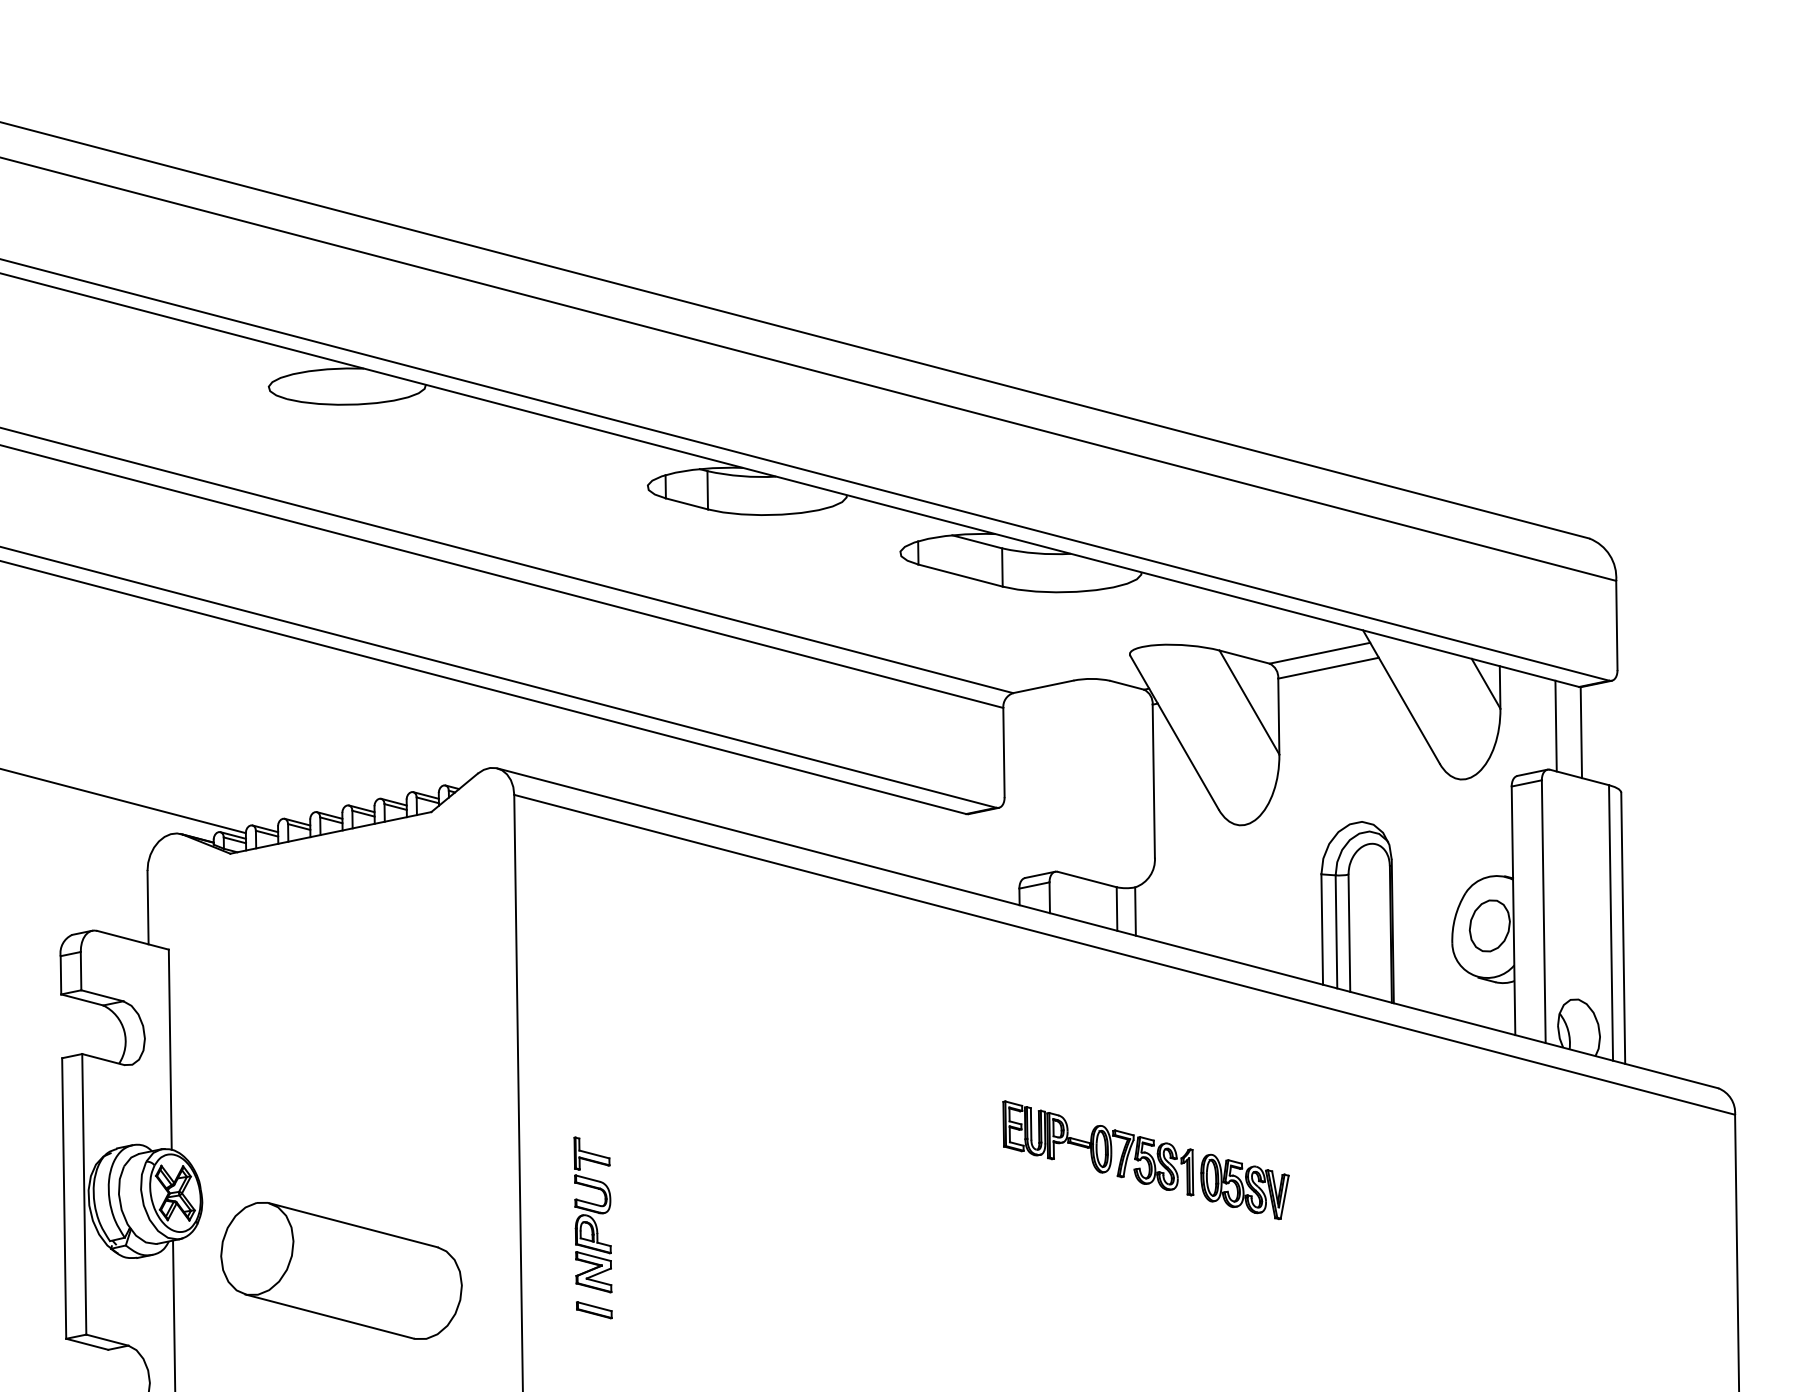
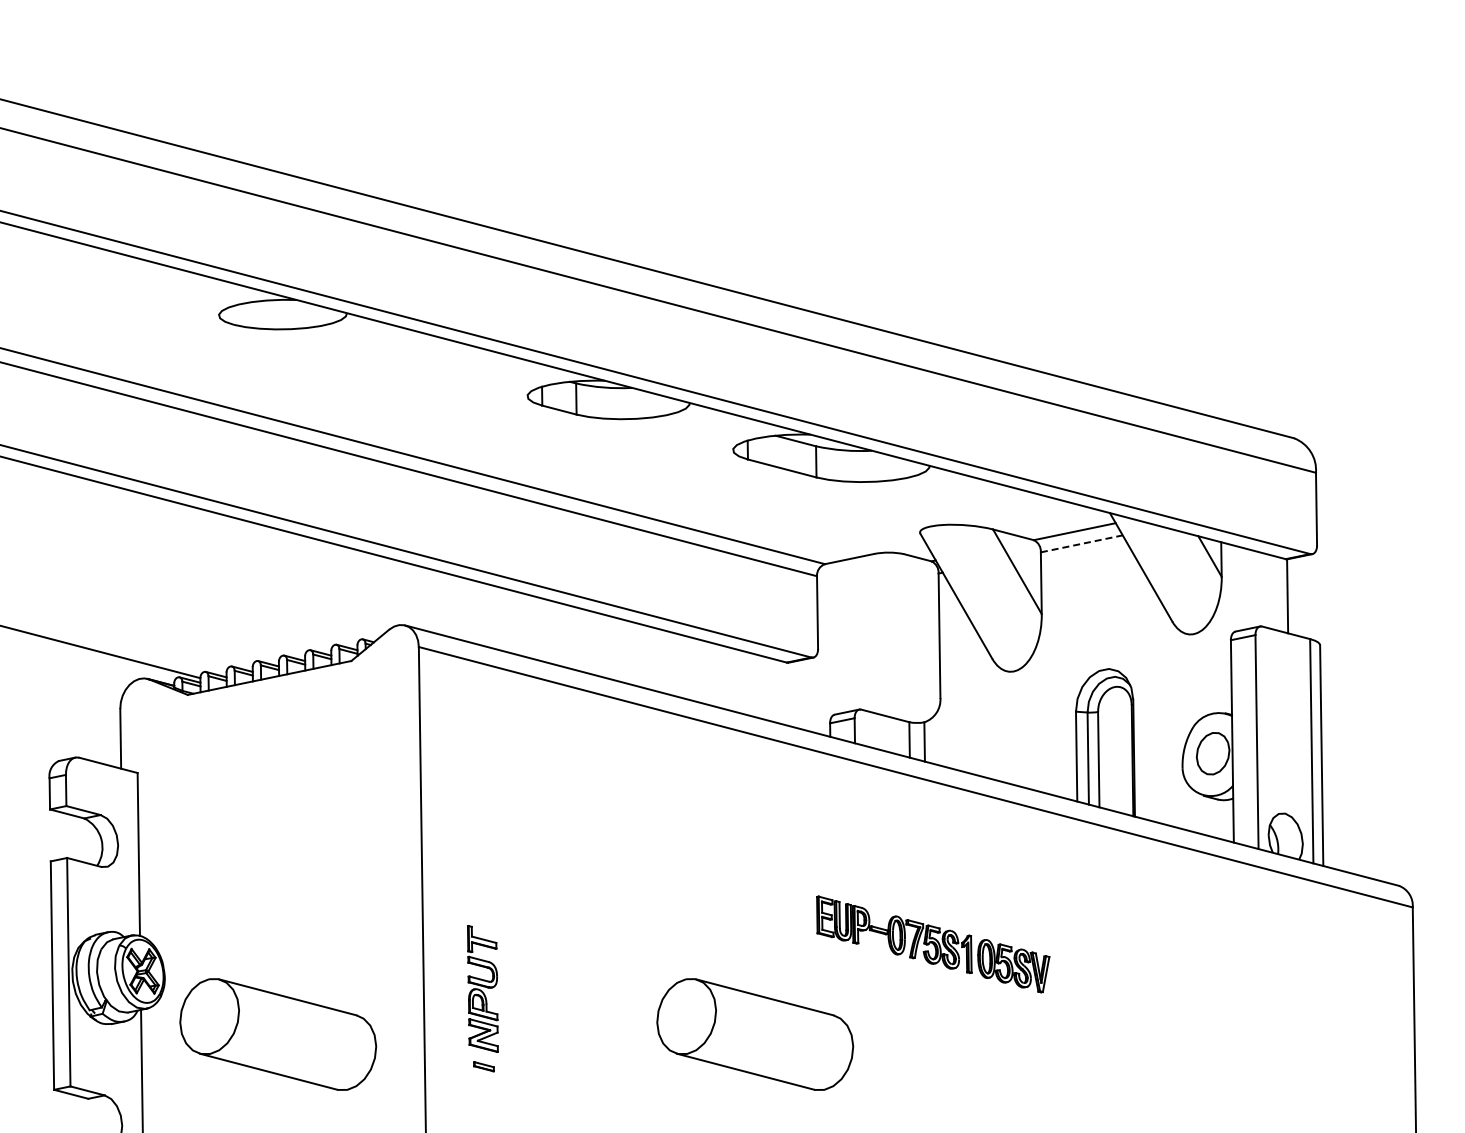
line: (1328, 667) -> (1081, 543), solid -> dashed
line: (1555, 725) -> (1266, 590), removed
part: (927, 1270) -> (755, 1034), added
part: (593, 1310) -> (483, 1066), size x0.7

